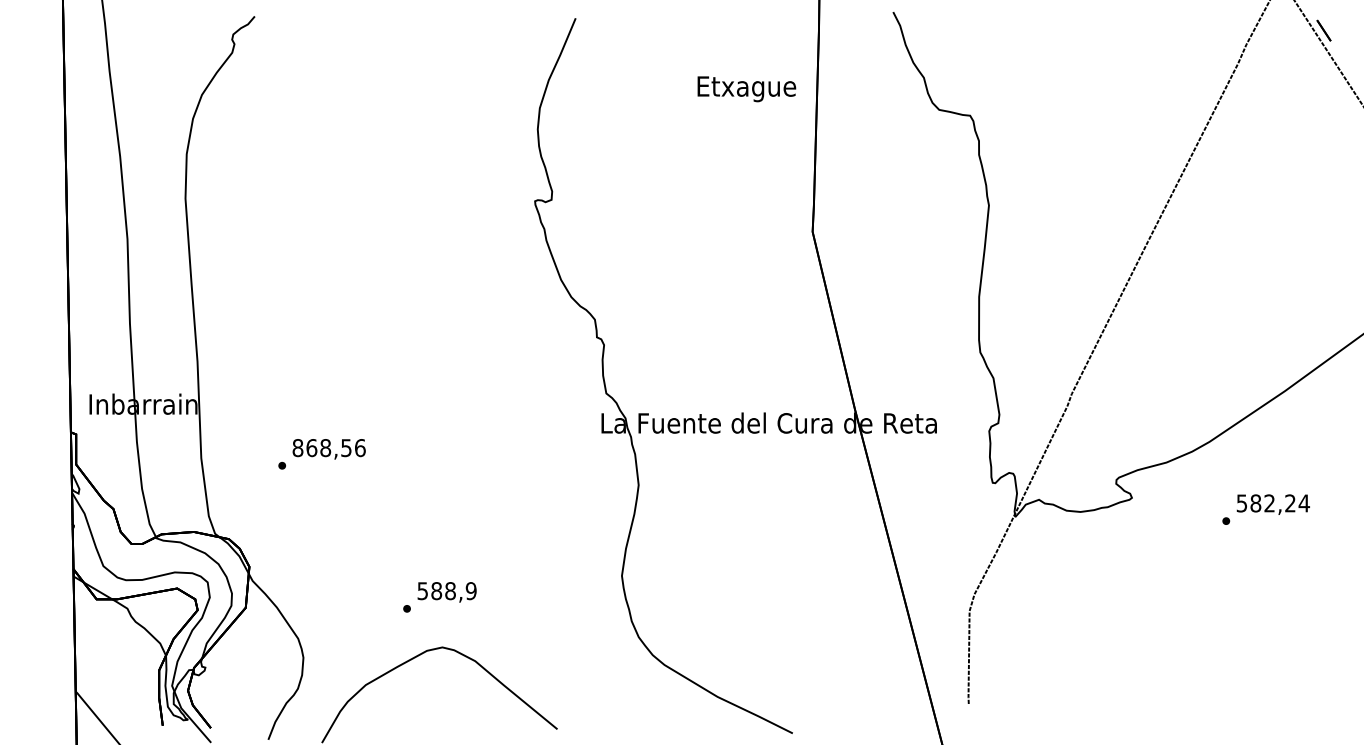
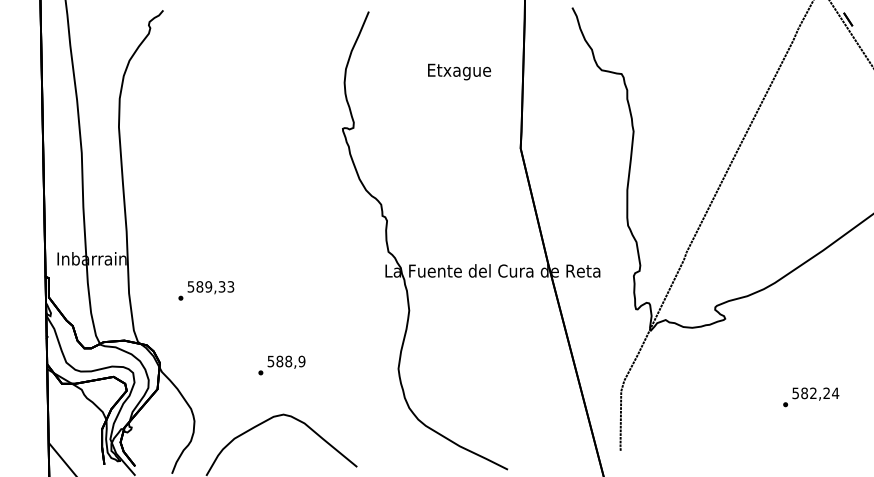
text: (746, 88) -> (459, 71), moved
text: (328, 447) -> (210, 286), 868,56 -> 589,33
text: (1266, 509) -> (811, 397), moved
text: (439, 597) -> (281, 365), moved

